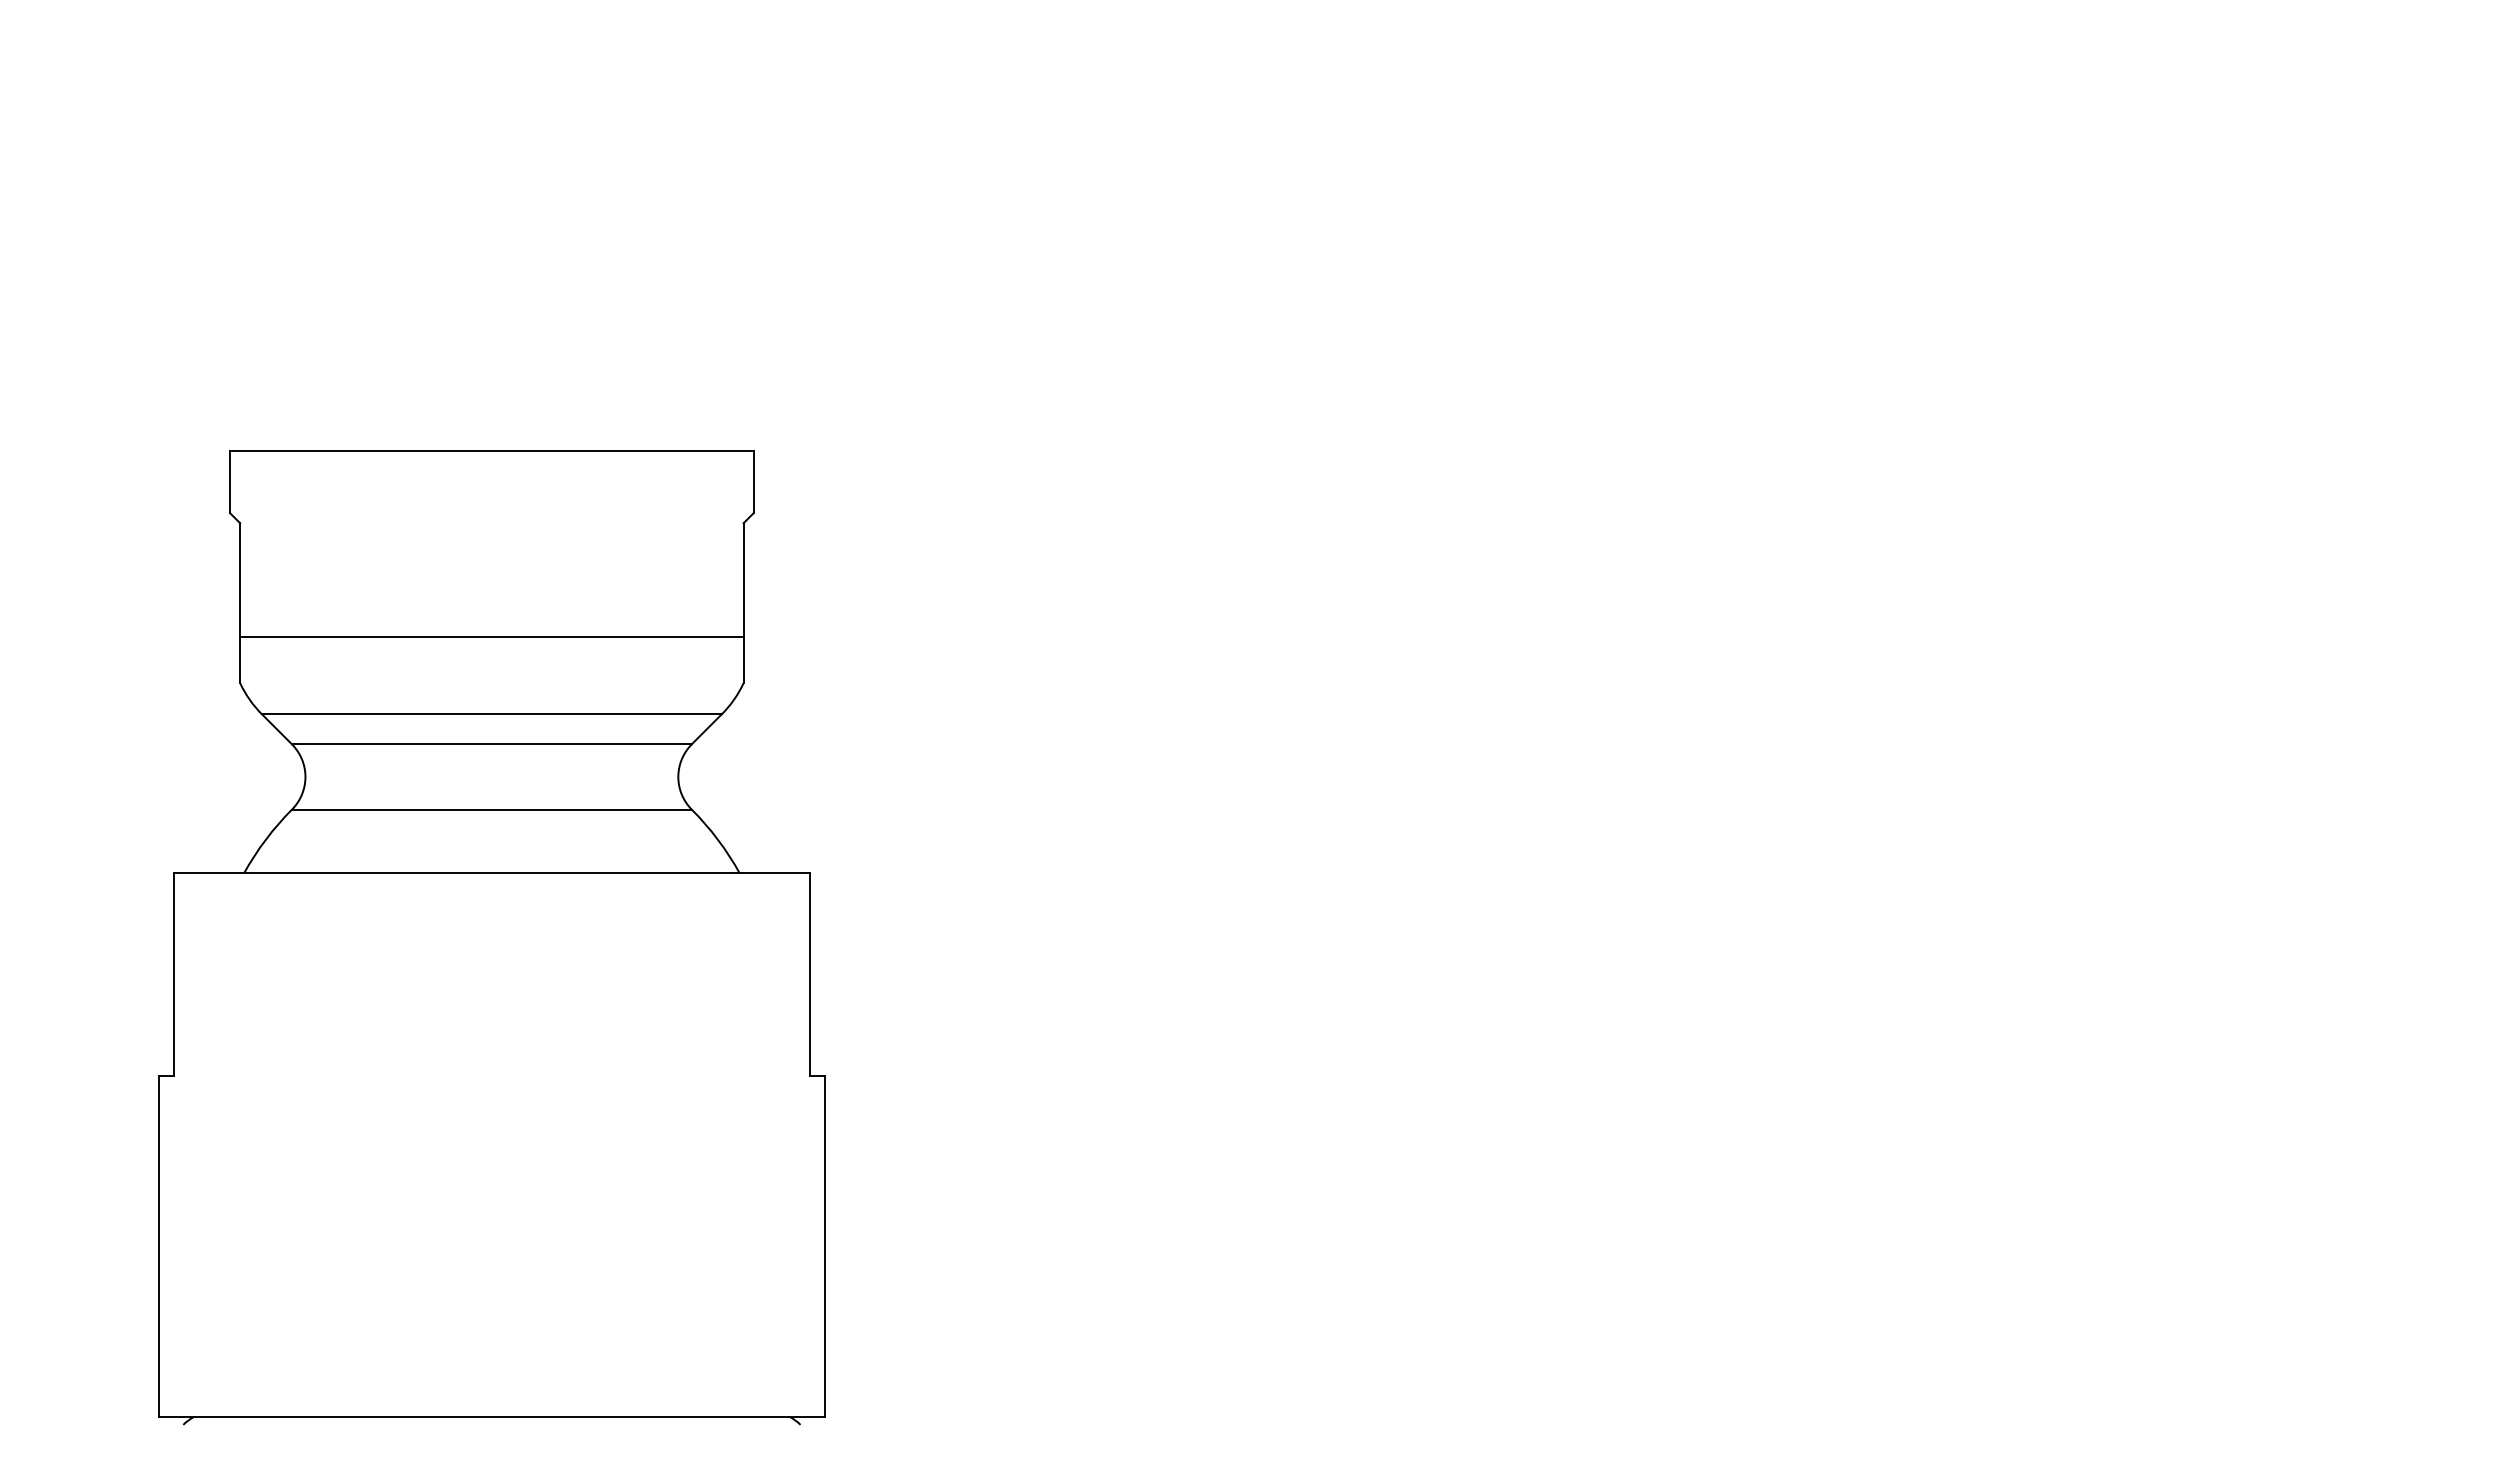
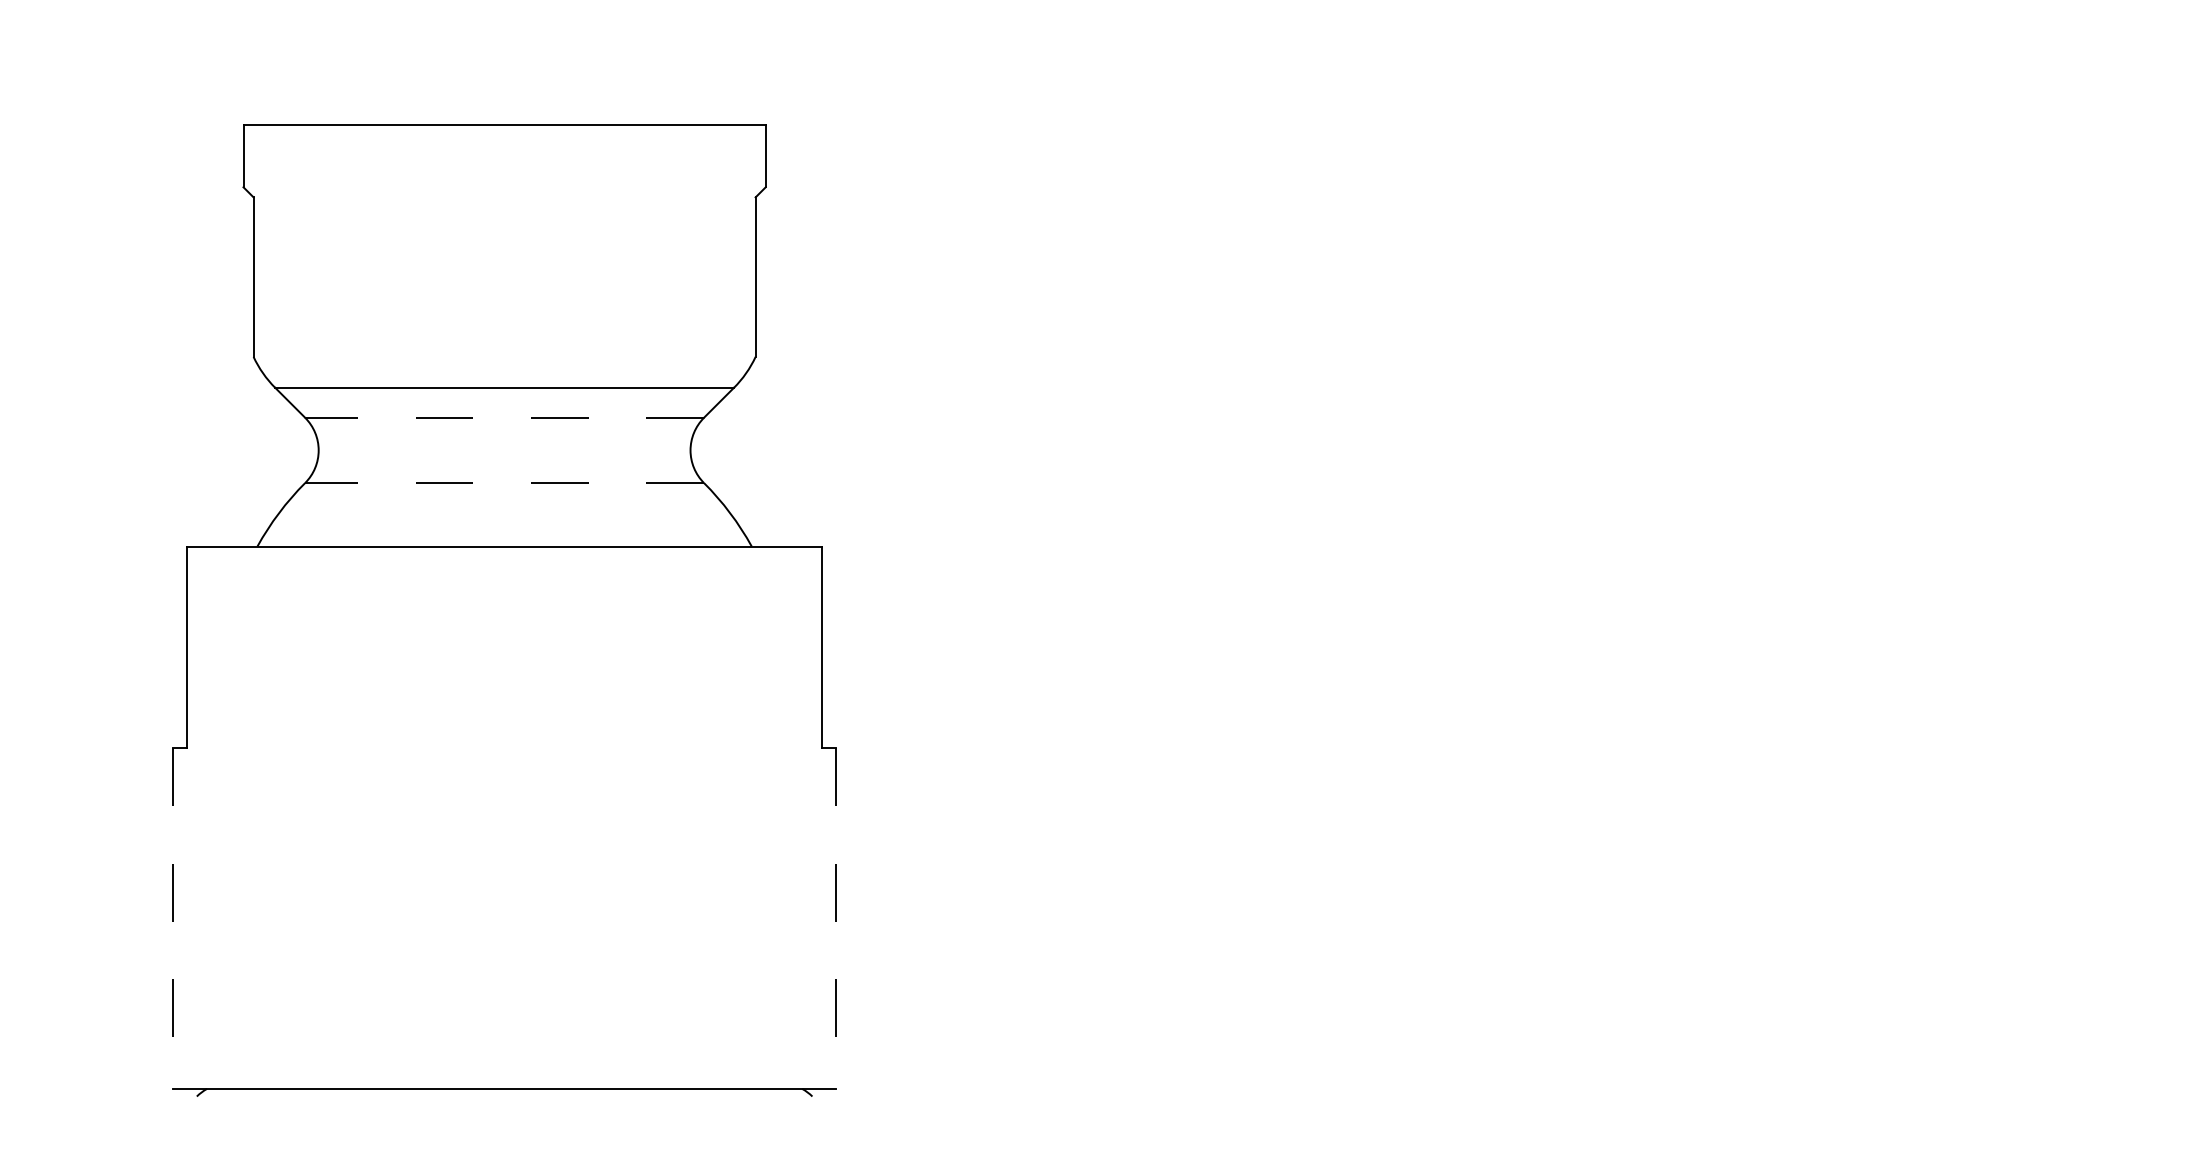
line: (491, 637) -> (504, 311), removed
line: (491, 744) -> (504, 418), solid -> dashed
line: (491, 809) -> (504, 482), solid -> dashed
line: (159, 1246) -> (173, 918), solid -> dashed
line: (824, 1246) -> (836, 918), solid -> dashed

